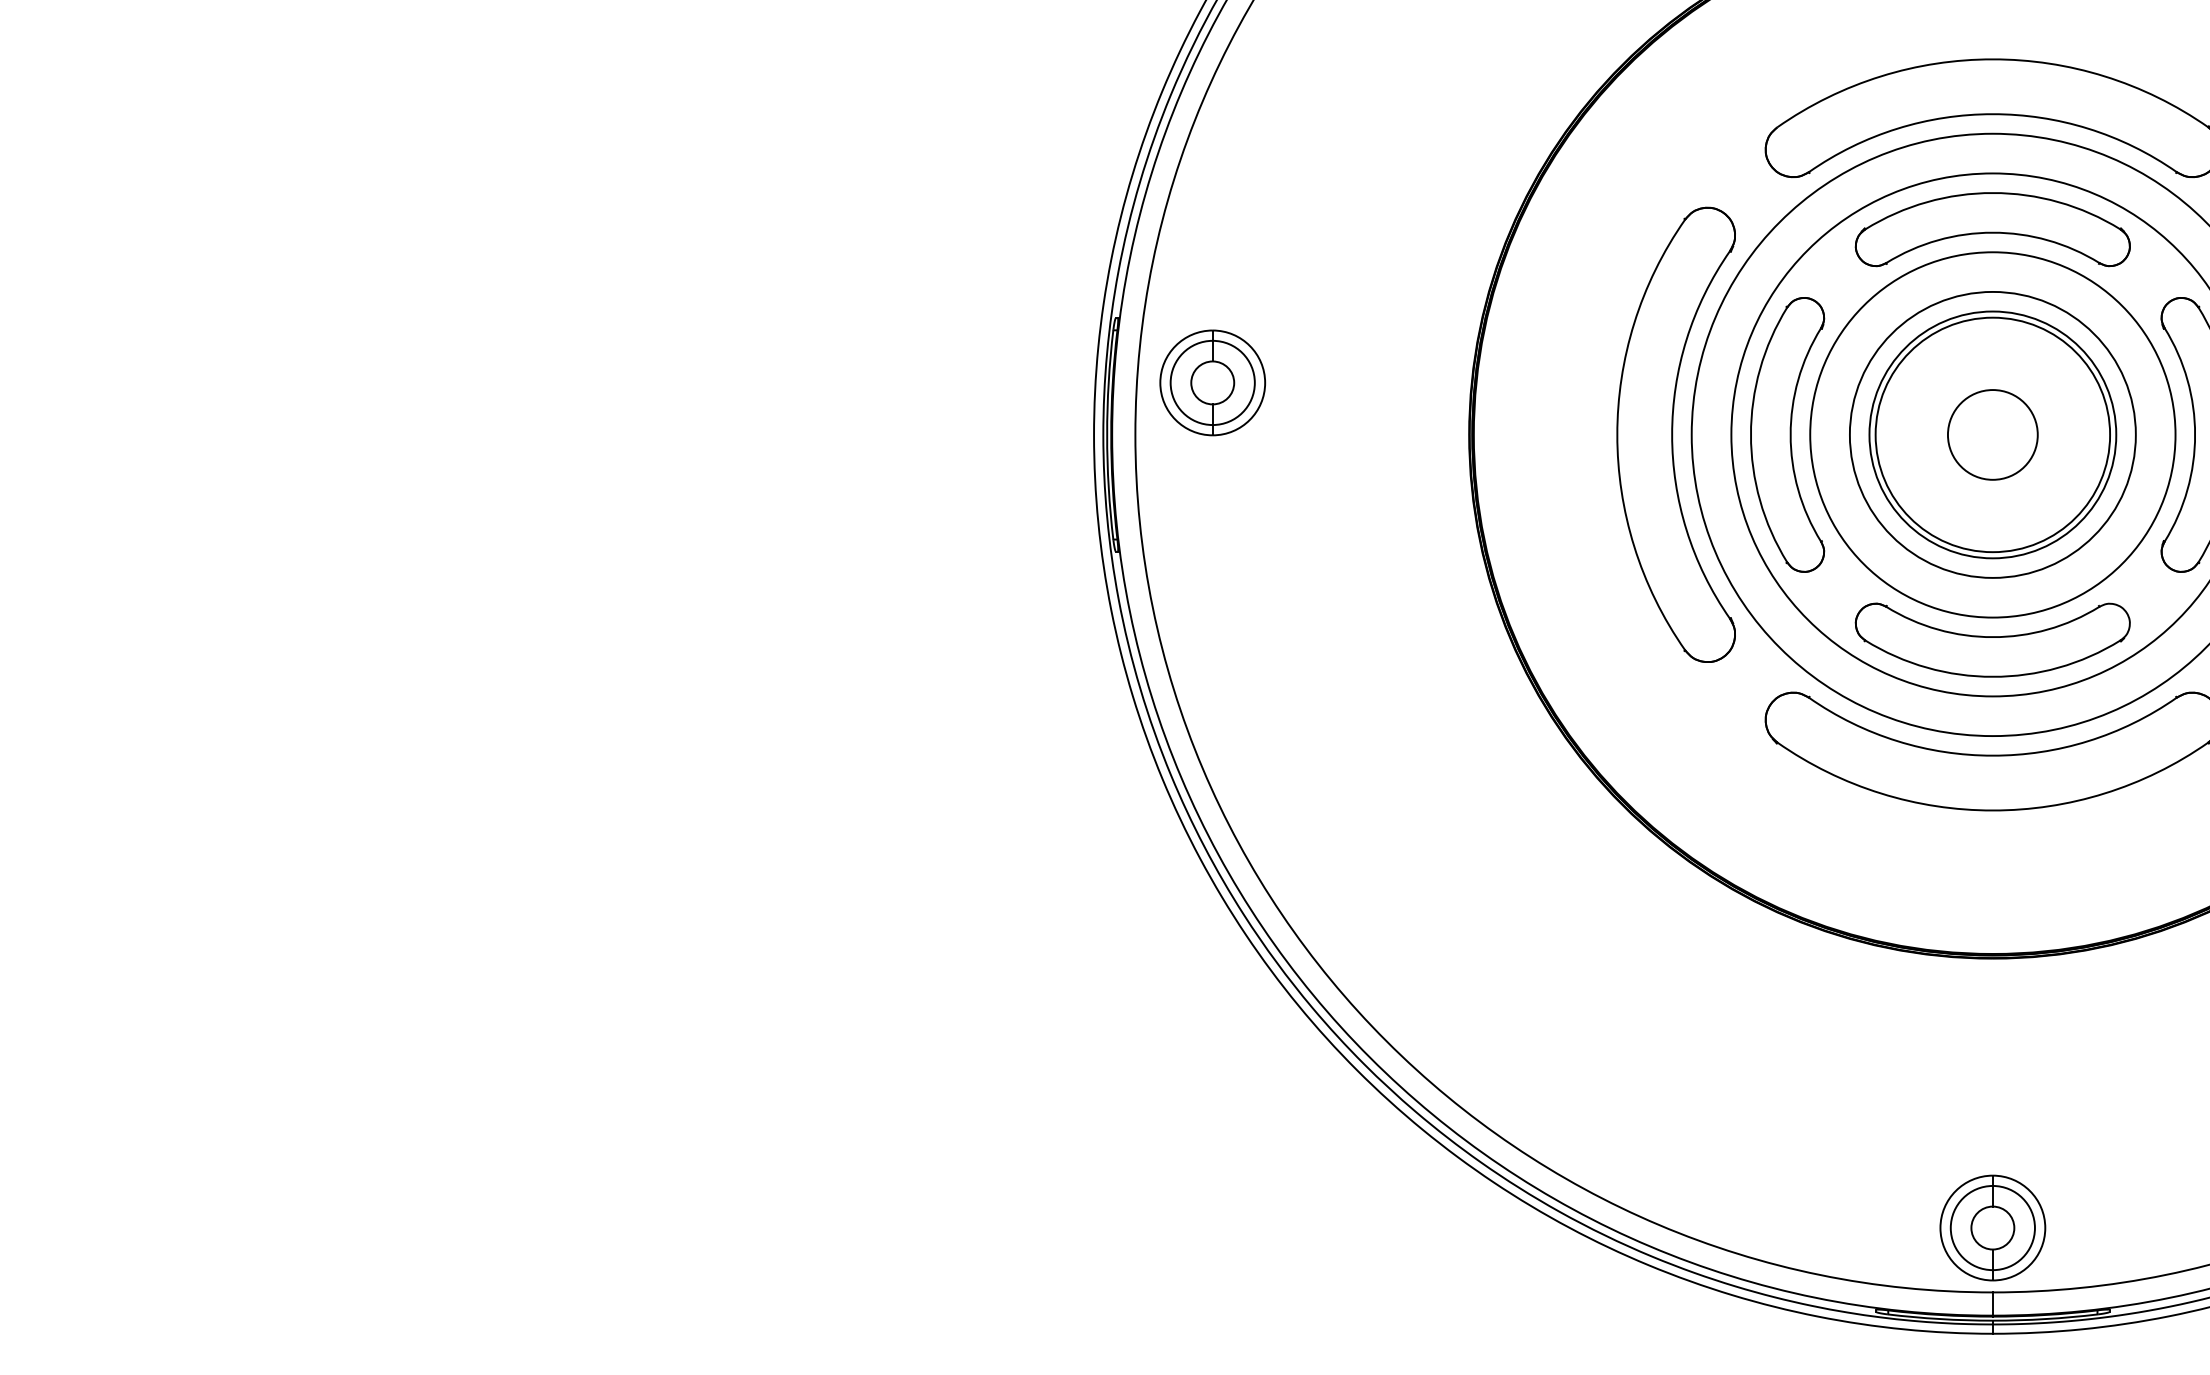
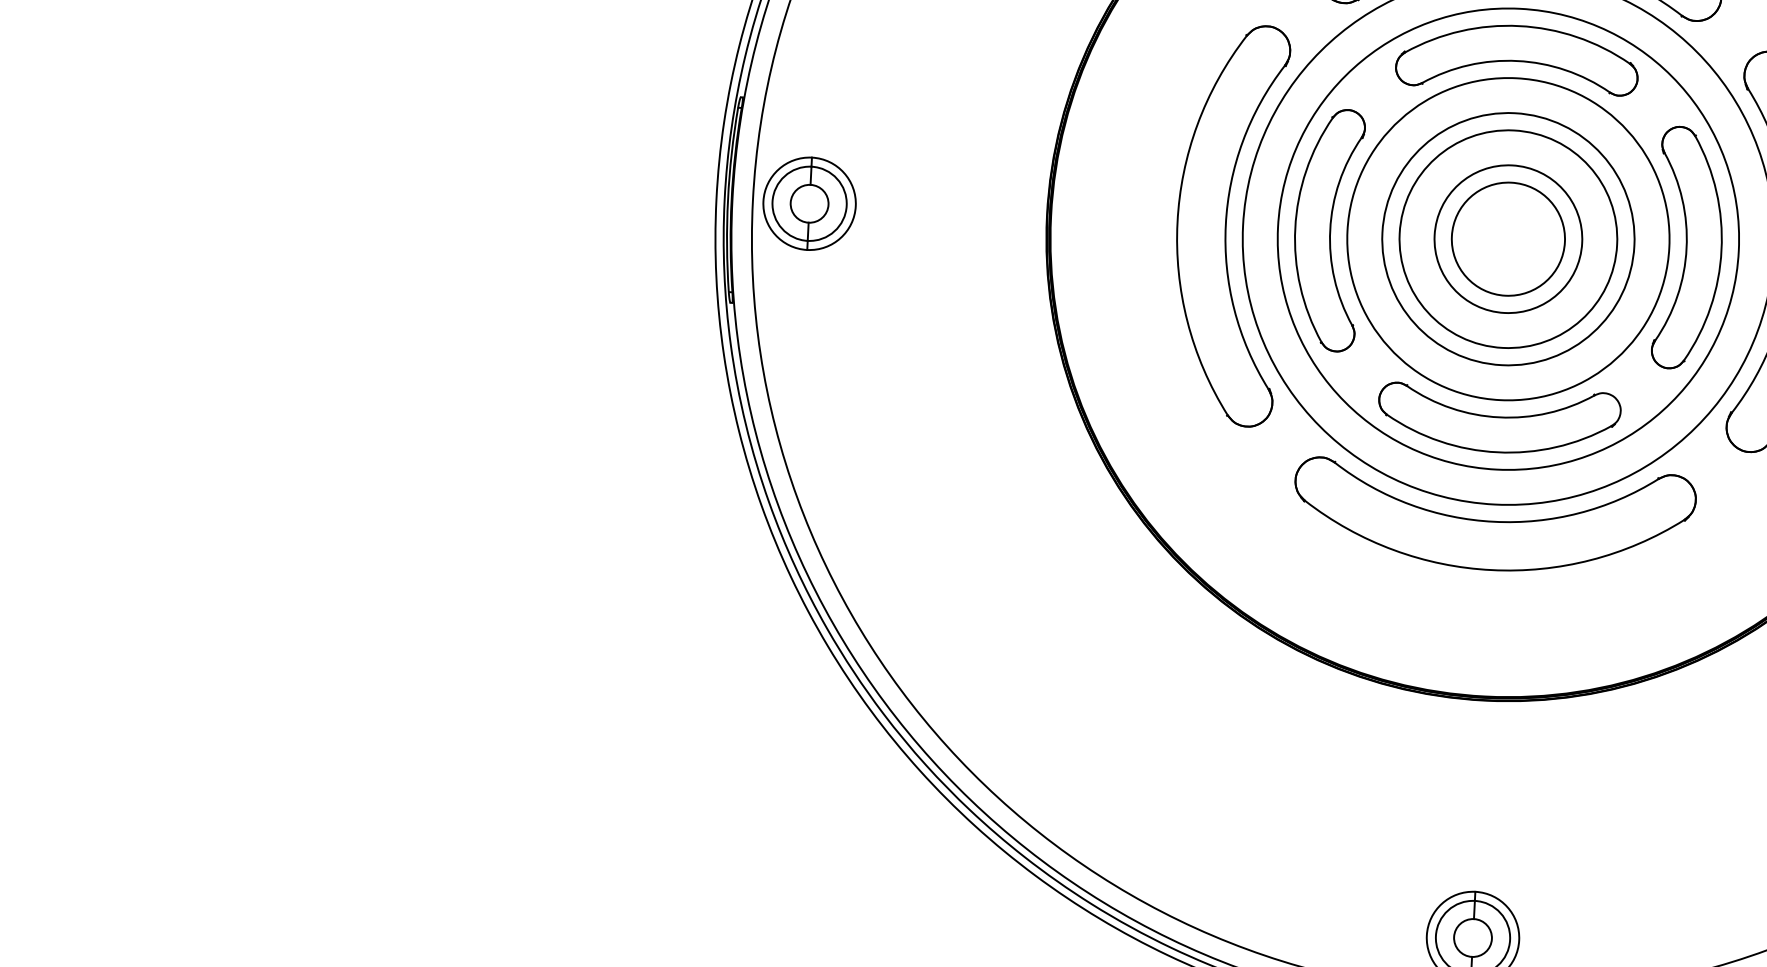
part: (1212, 382) -> (809, 203), moved
circle: (1992, 434) -> (1508, 238), size x0.71
circle: (1992, 434) -> (1508, 238), size x1.43

